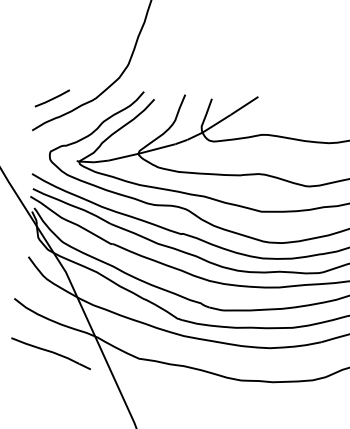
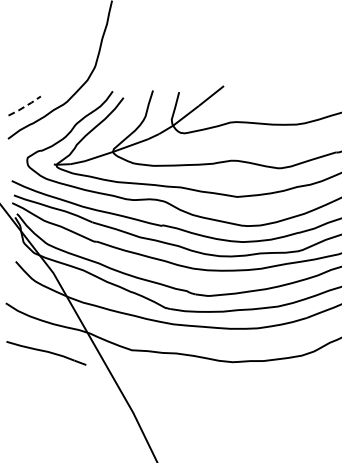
line: (53, 98) -> (25, 106), solid -> dashed

